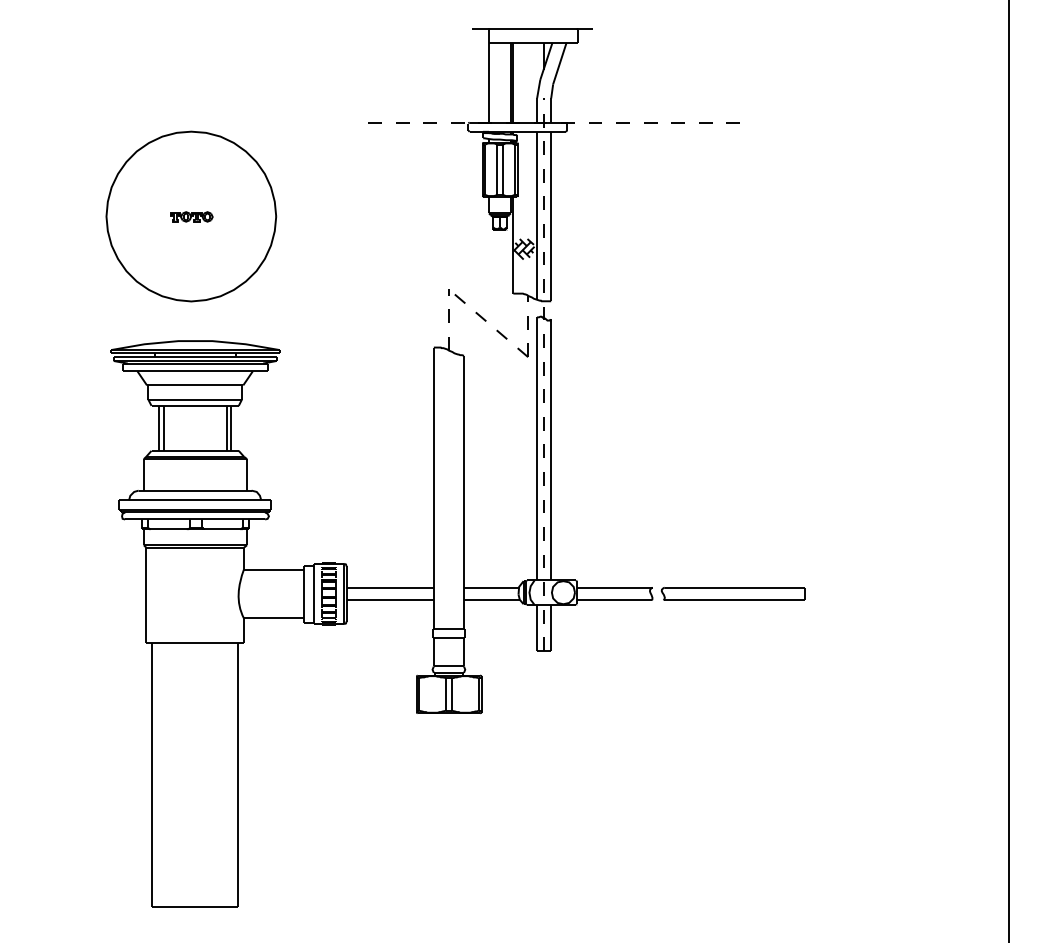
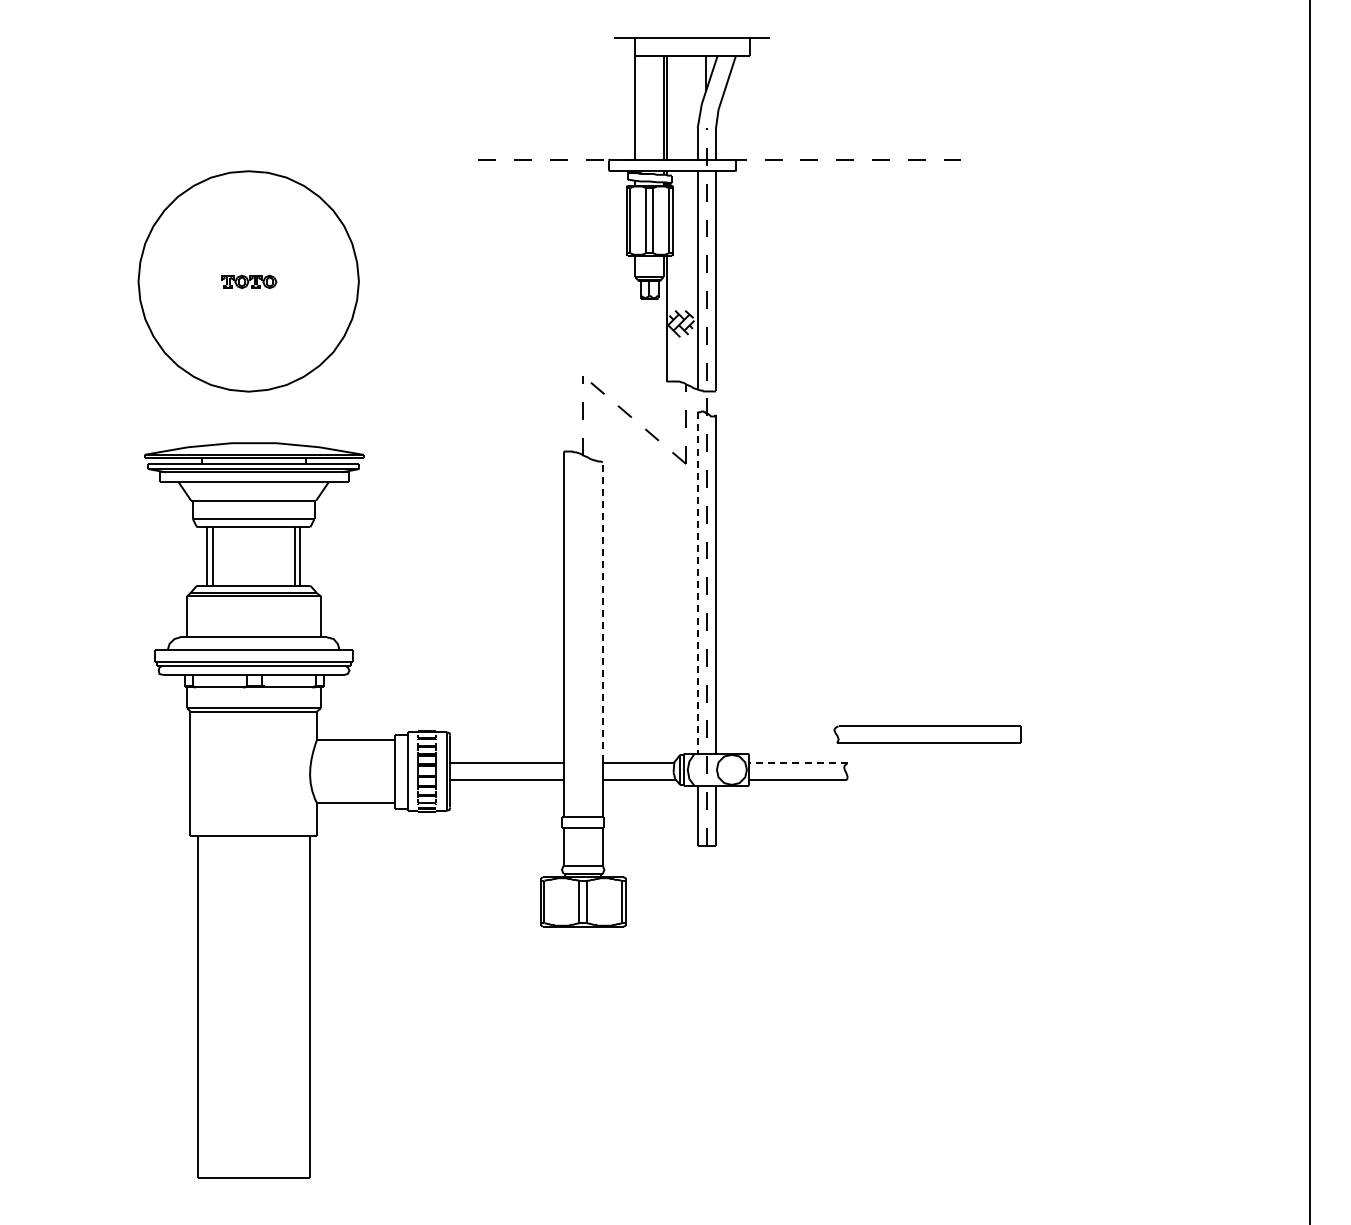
line: (536, 449) -> (697, 583), solid -> dashed
line: (463, 470) -> (602, 611), solid -> dashed
line: (614, 587) -> (798, 763), solid -> dashed
part: (733, 593) -> (927, 734), moved

